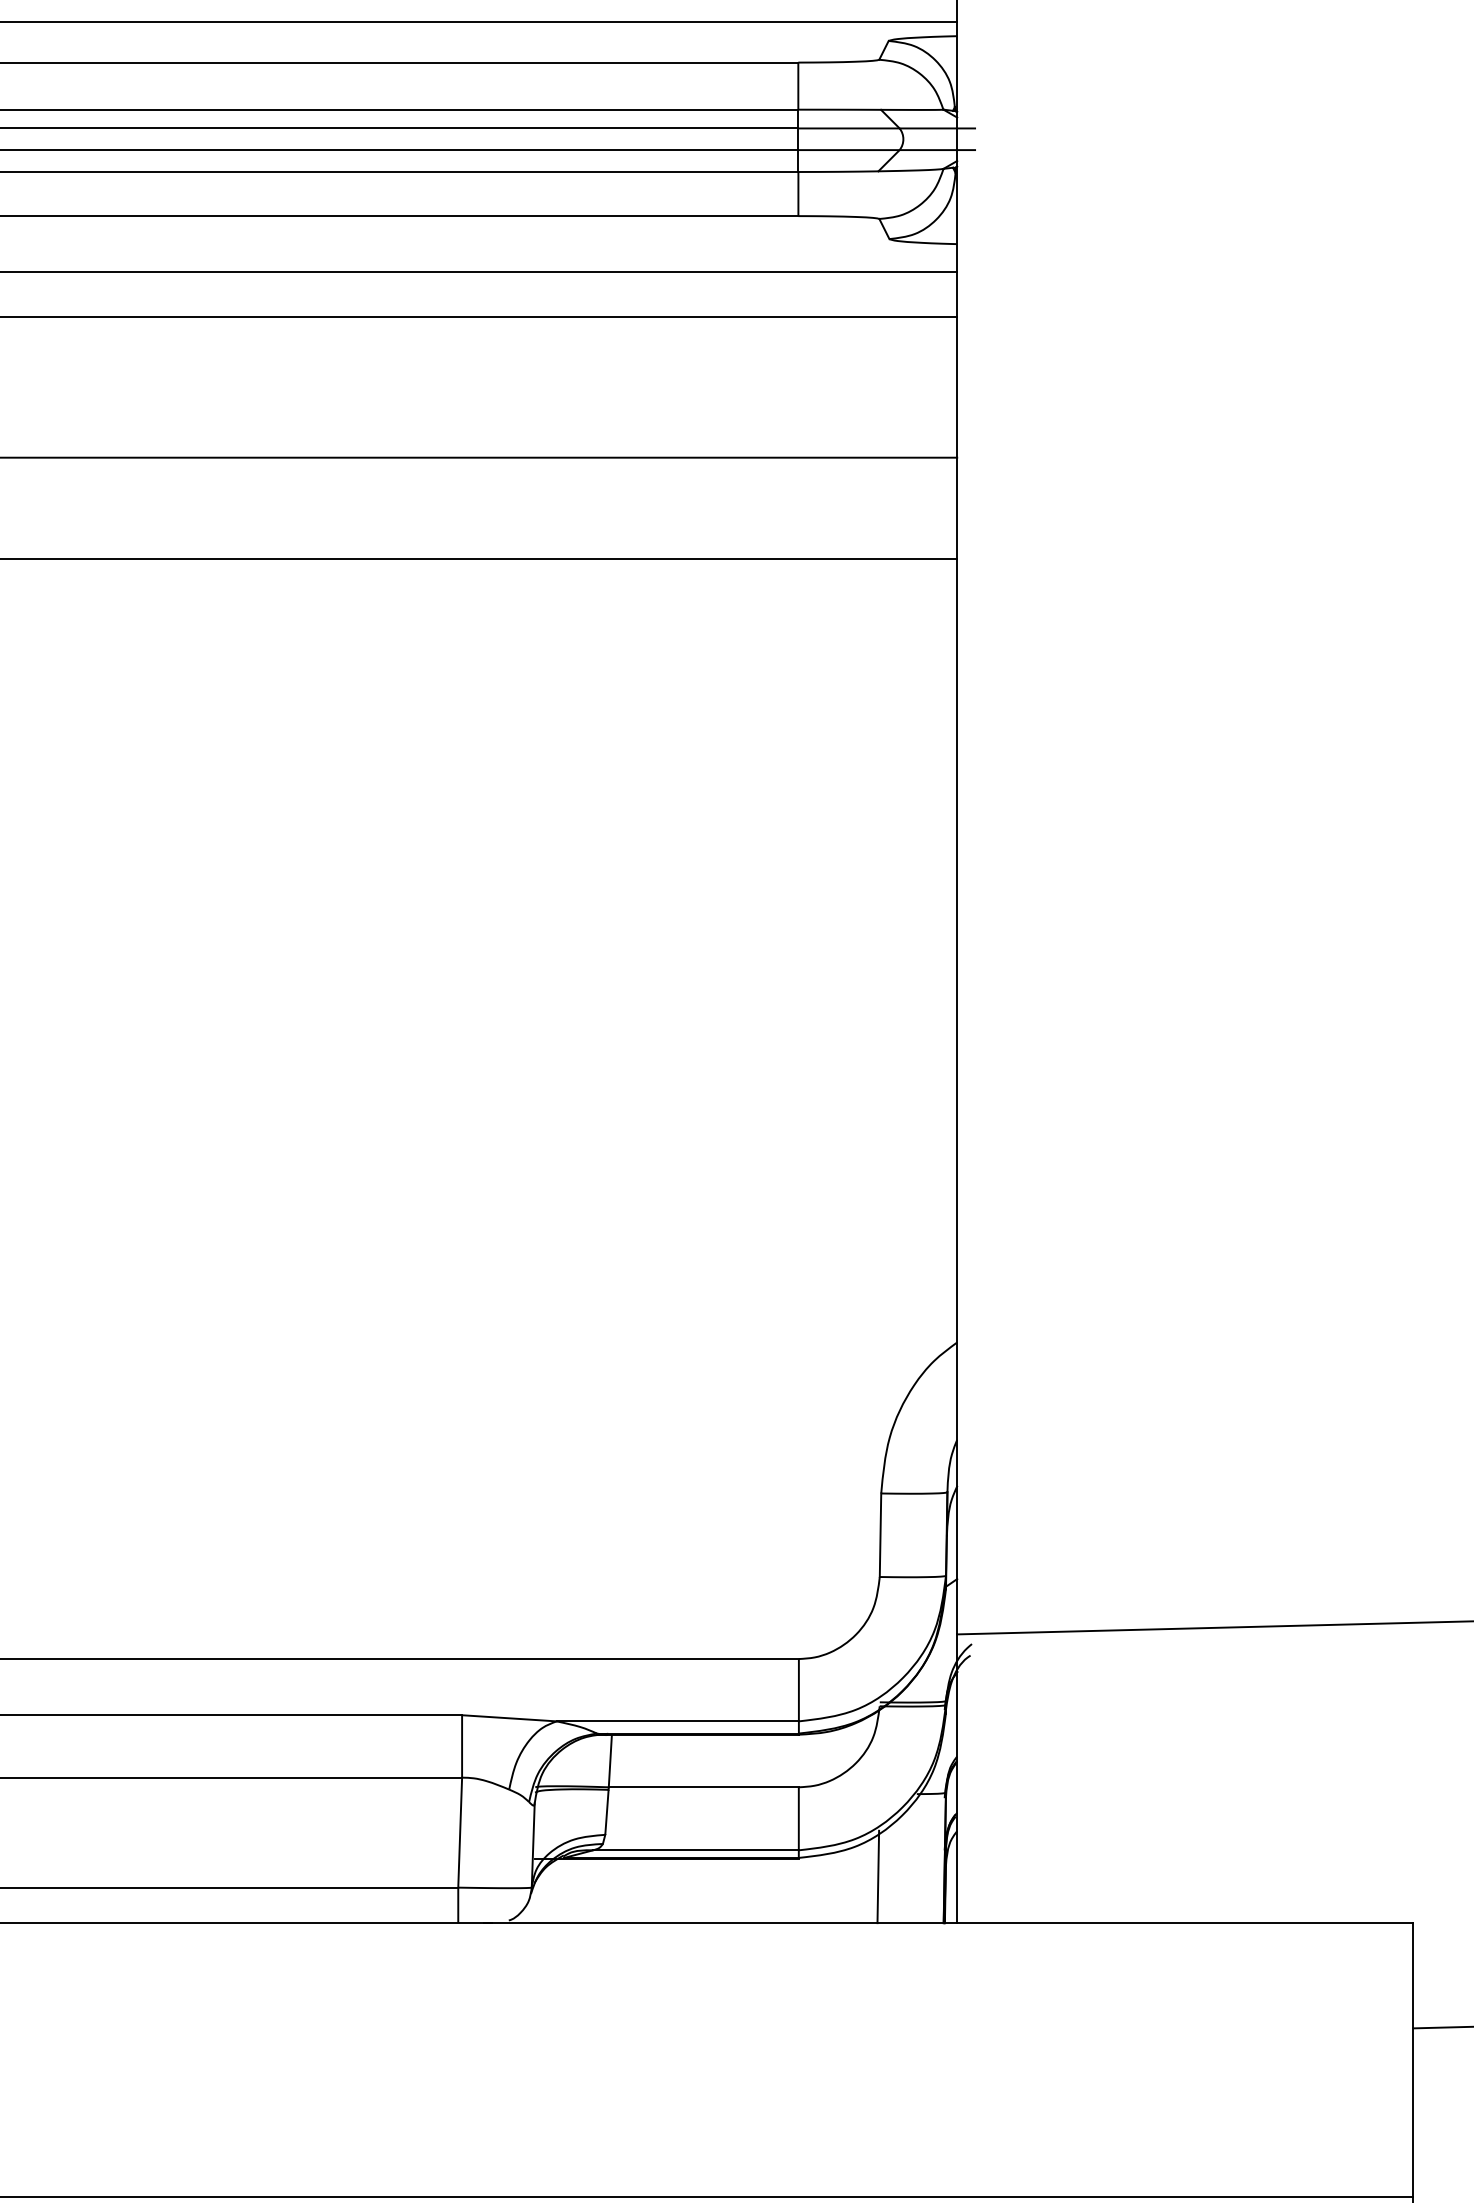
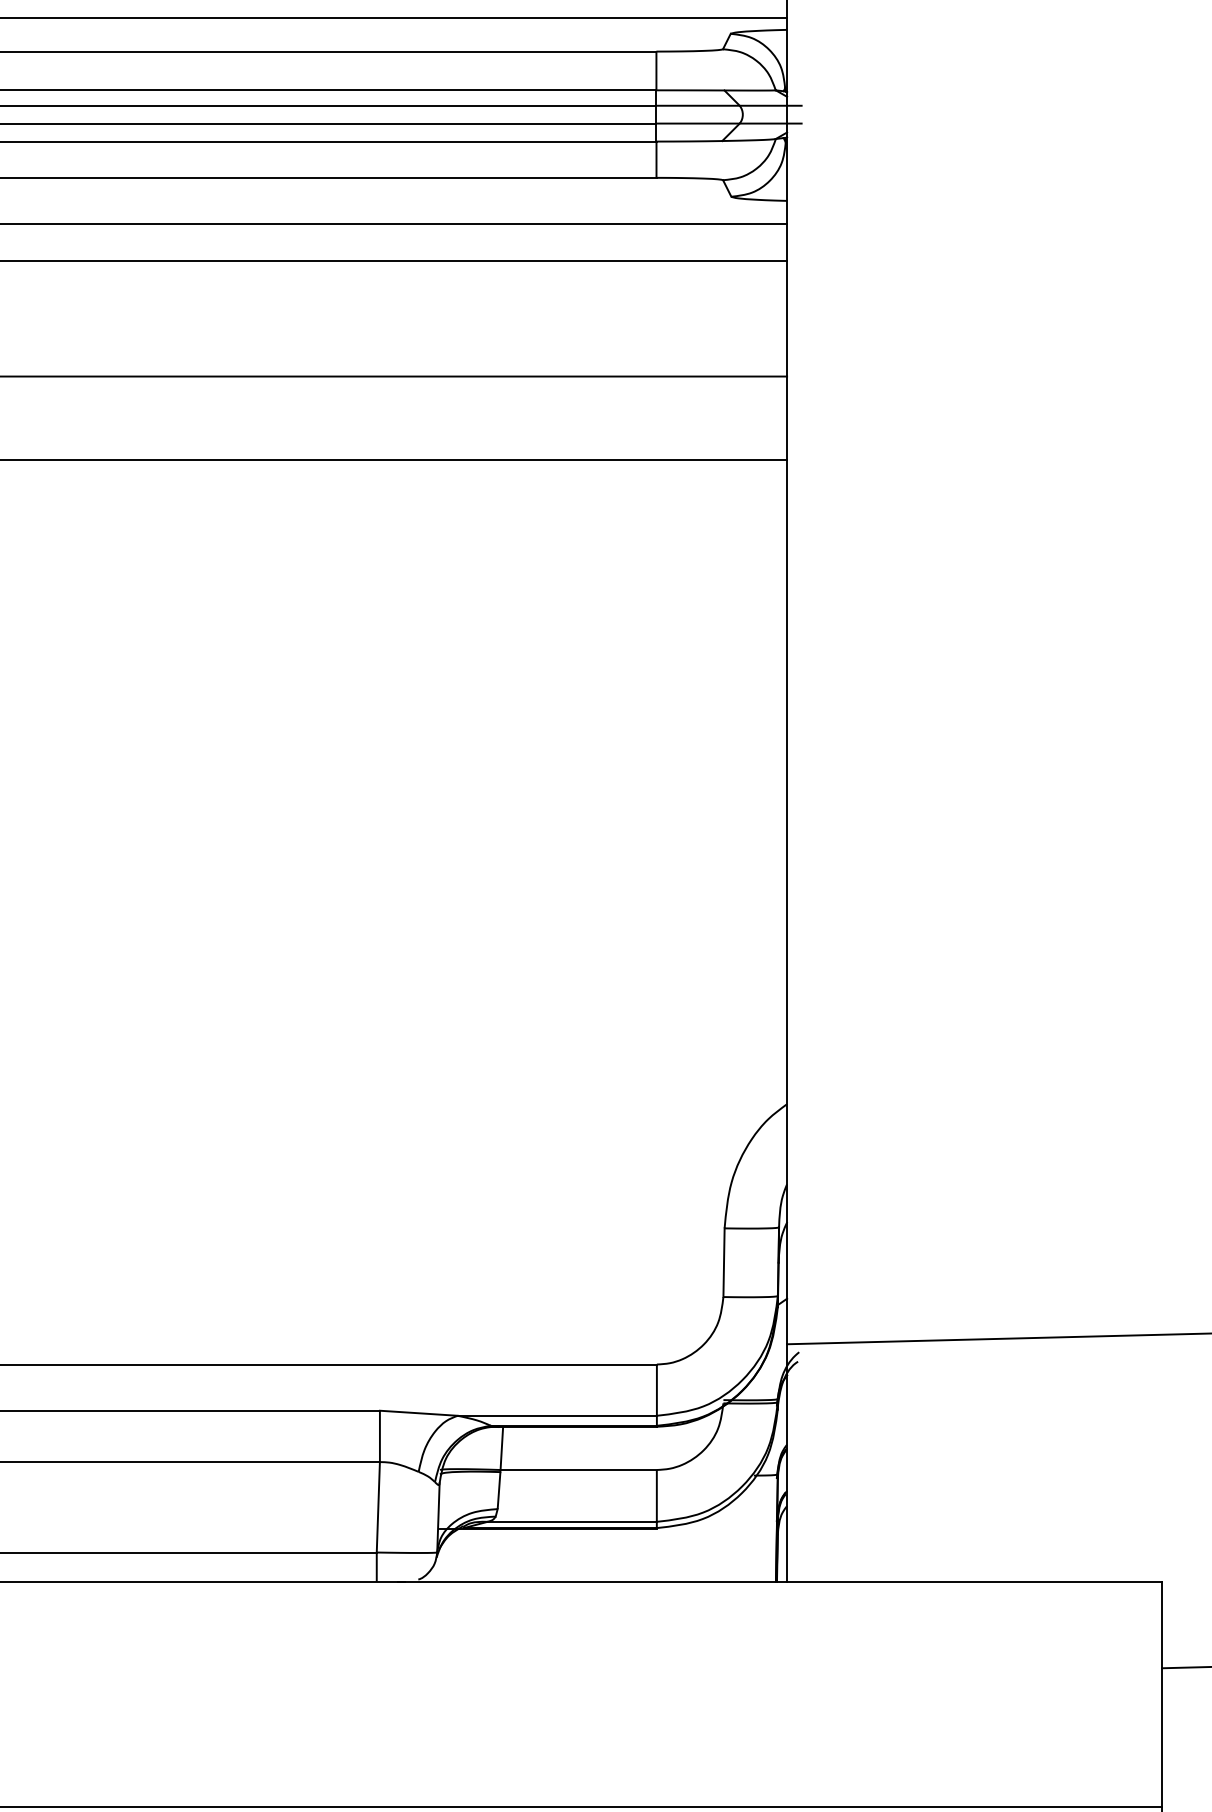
line: (878, 1876) -> (722, 1543), removed

